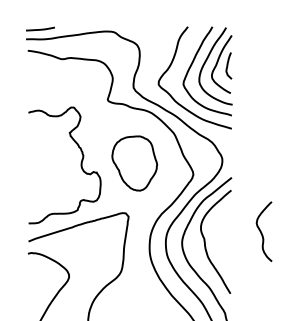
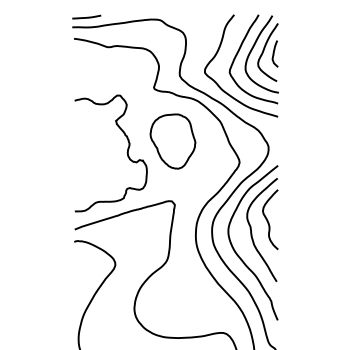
part: (134, 163) -> (172, 141), moved
curve: (262, 232) -> (268, 220), moved

